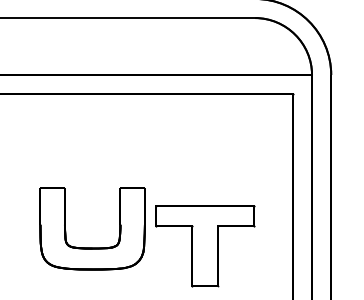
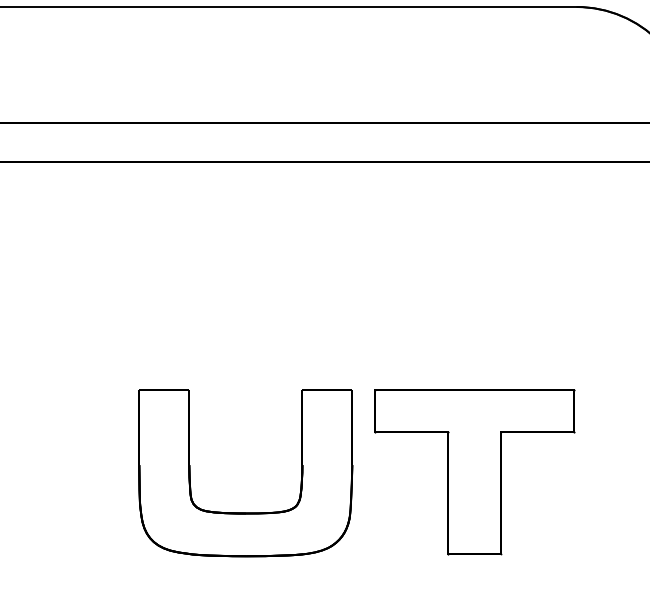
part: (92, 247) -> (245, 511), moved

